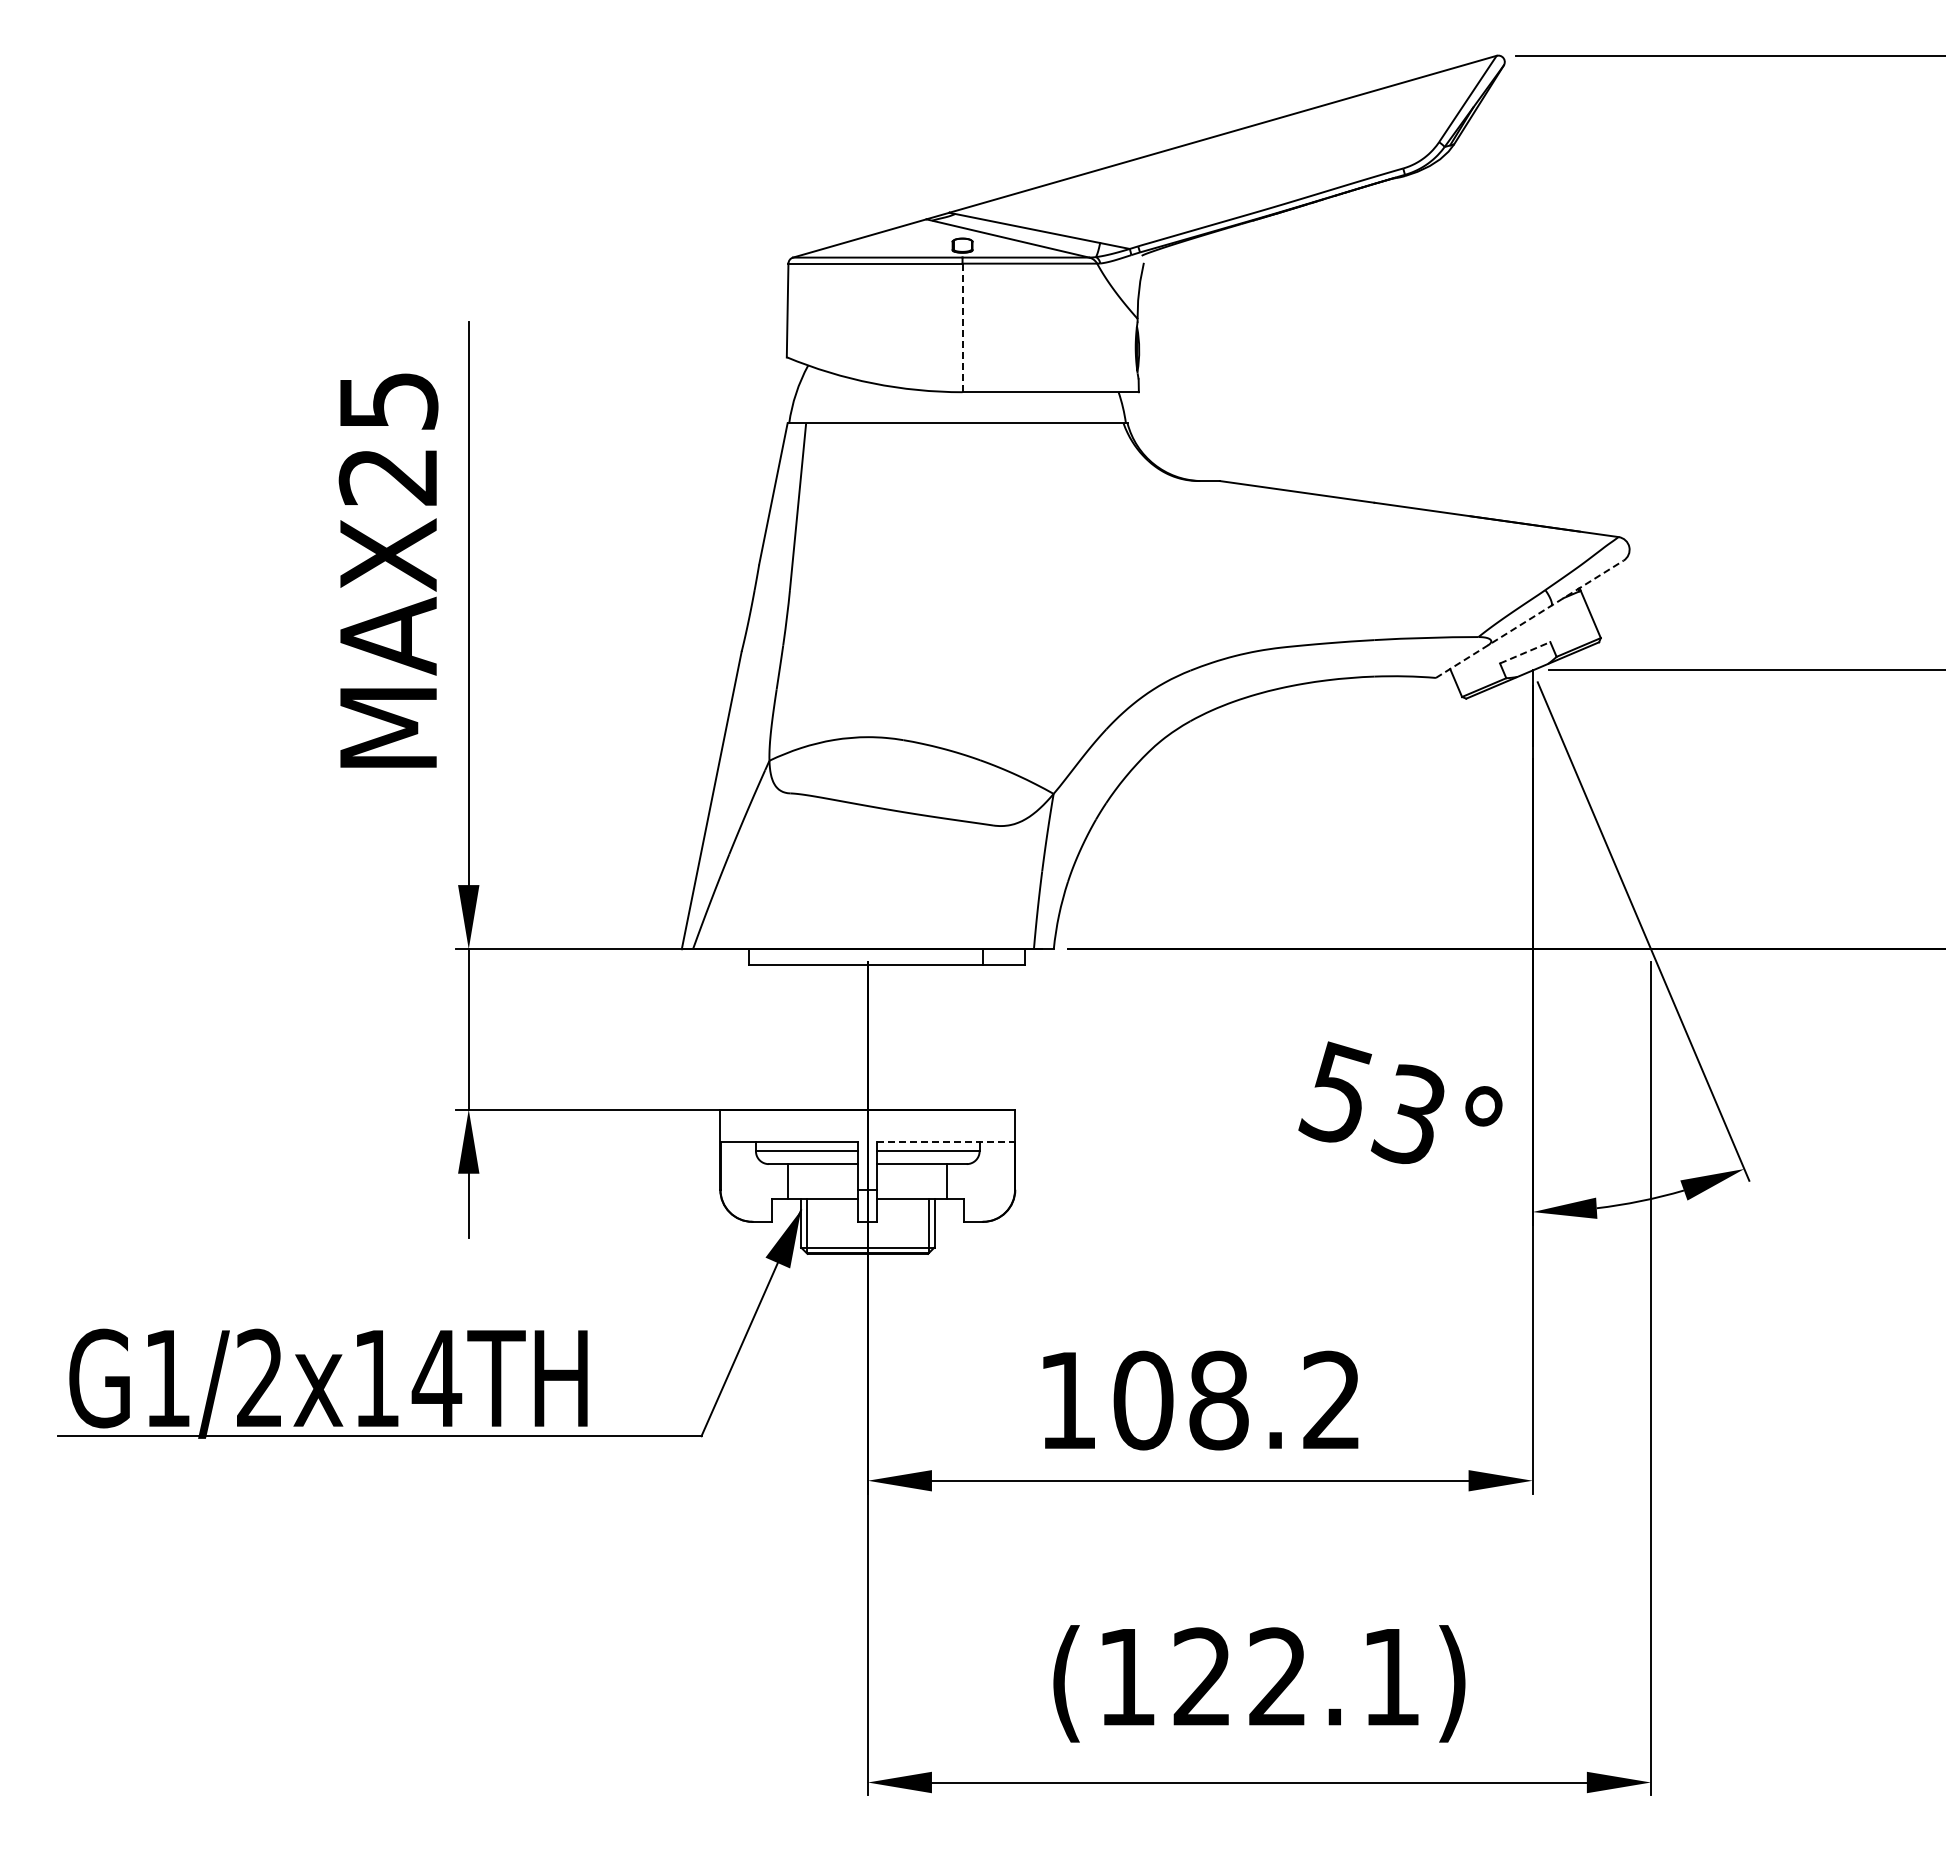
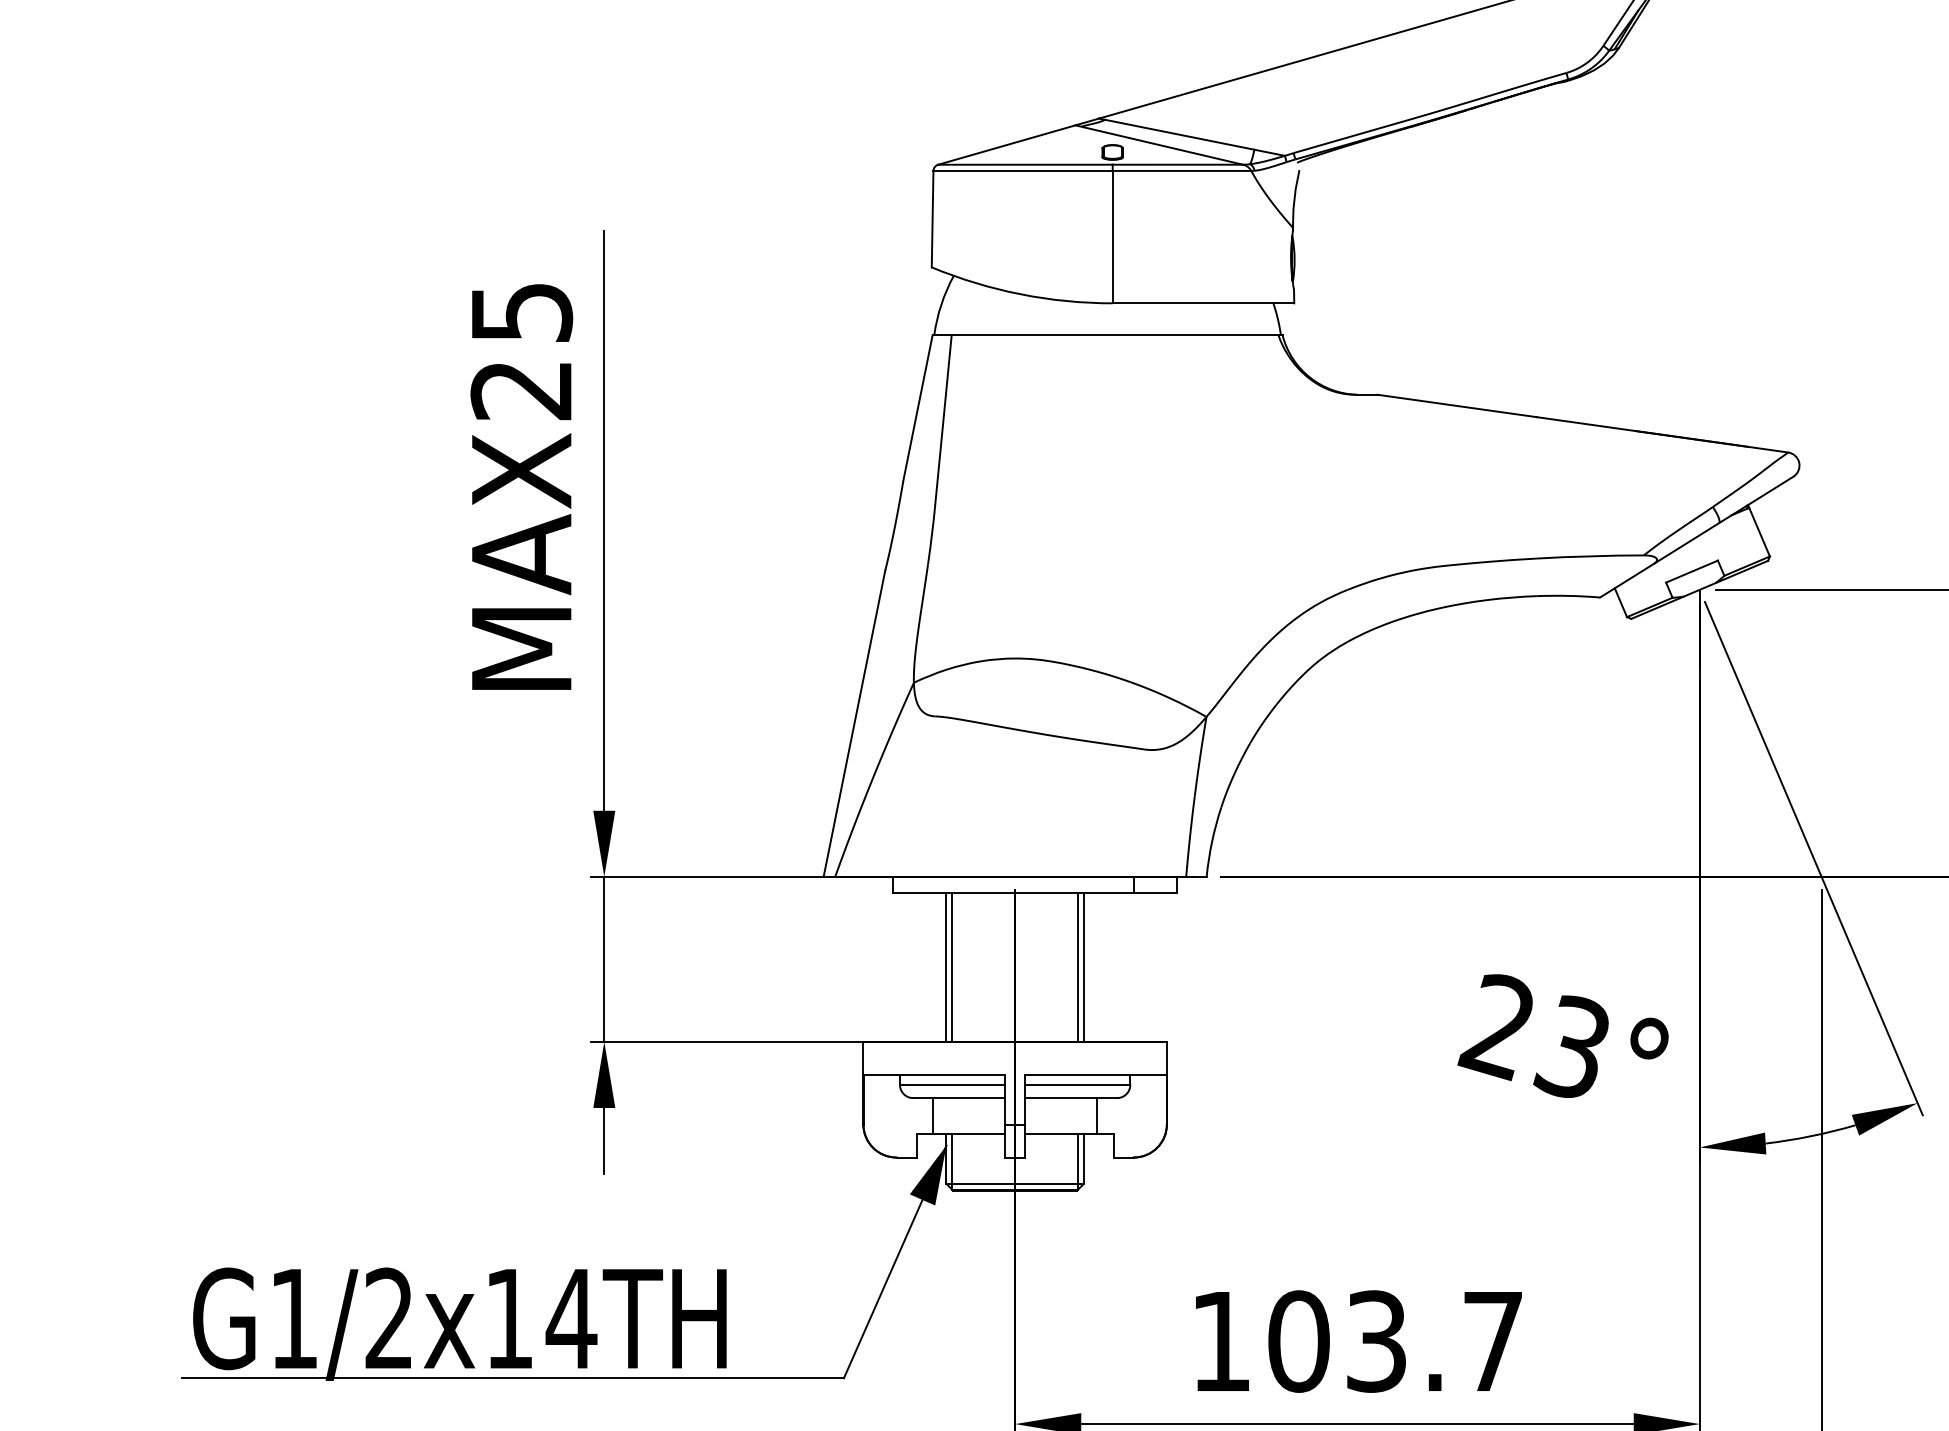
line: (962, 328) -> (1112, 237), dashed -> solid
line: (1529, 619) -> (1696, 537), dashed -> solid
line: (1525, 652) -> (1692, 571), dashed -> solid
line: (801, 1037) -> (946, 967), added
line: (806, 1037) -> (952, 967), added
line: (928, 1037) -> (1077, 967), added
line: (934, 1037) -> (1083, 967), added
text: (1334, 1094) -> (1495, 1026), 53° -> 23°
line: (946, 1141) -> (1096, 1074), dashed -> solid
text: (1274, 1400) -> (1433, 1341), 108.2 -> 103.7

